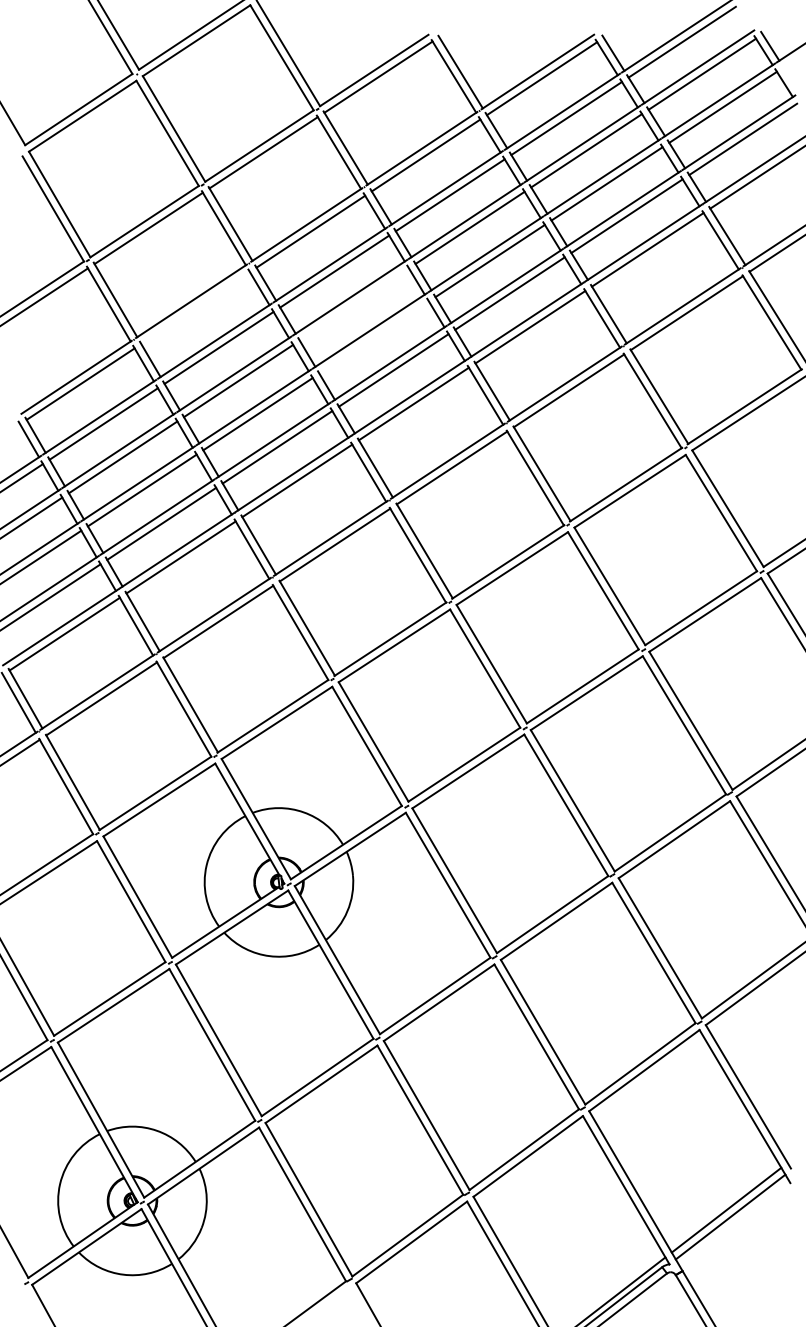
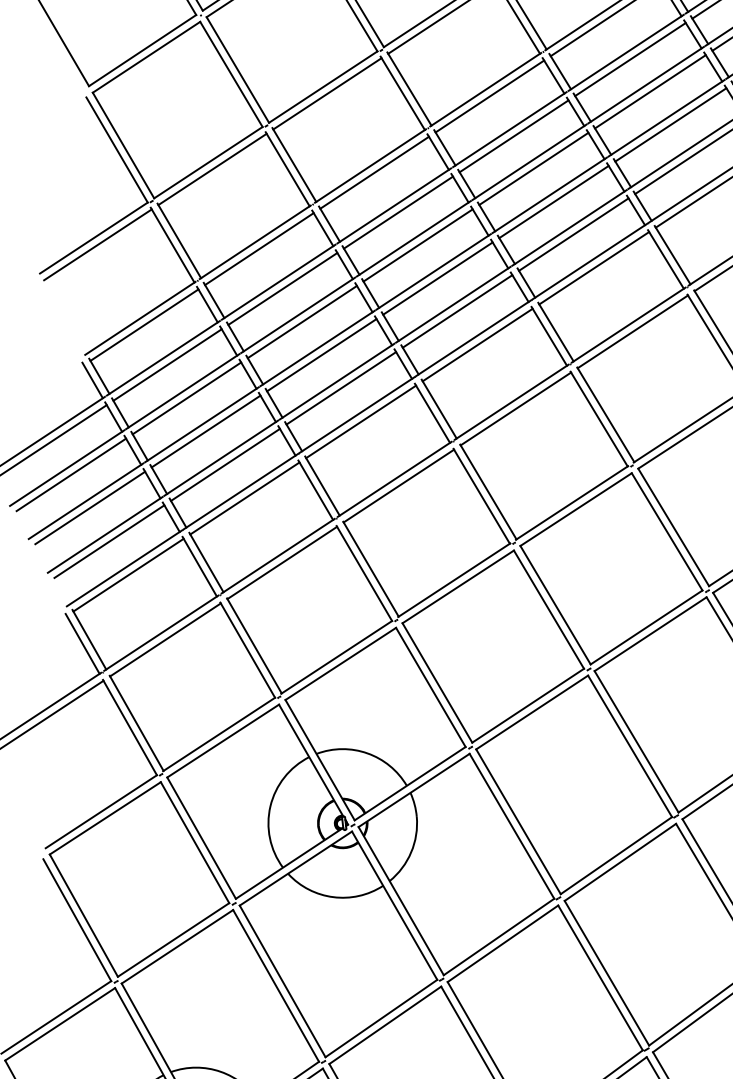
line: (353, 304) -> (417, 245), added
line: (195, 308) -> (259, 249), added
line: (373, 337) -> (437, 278), added

